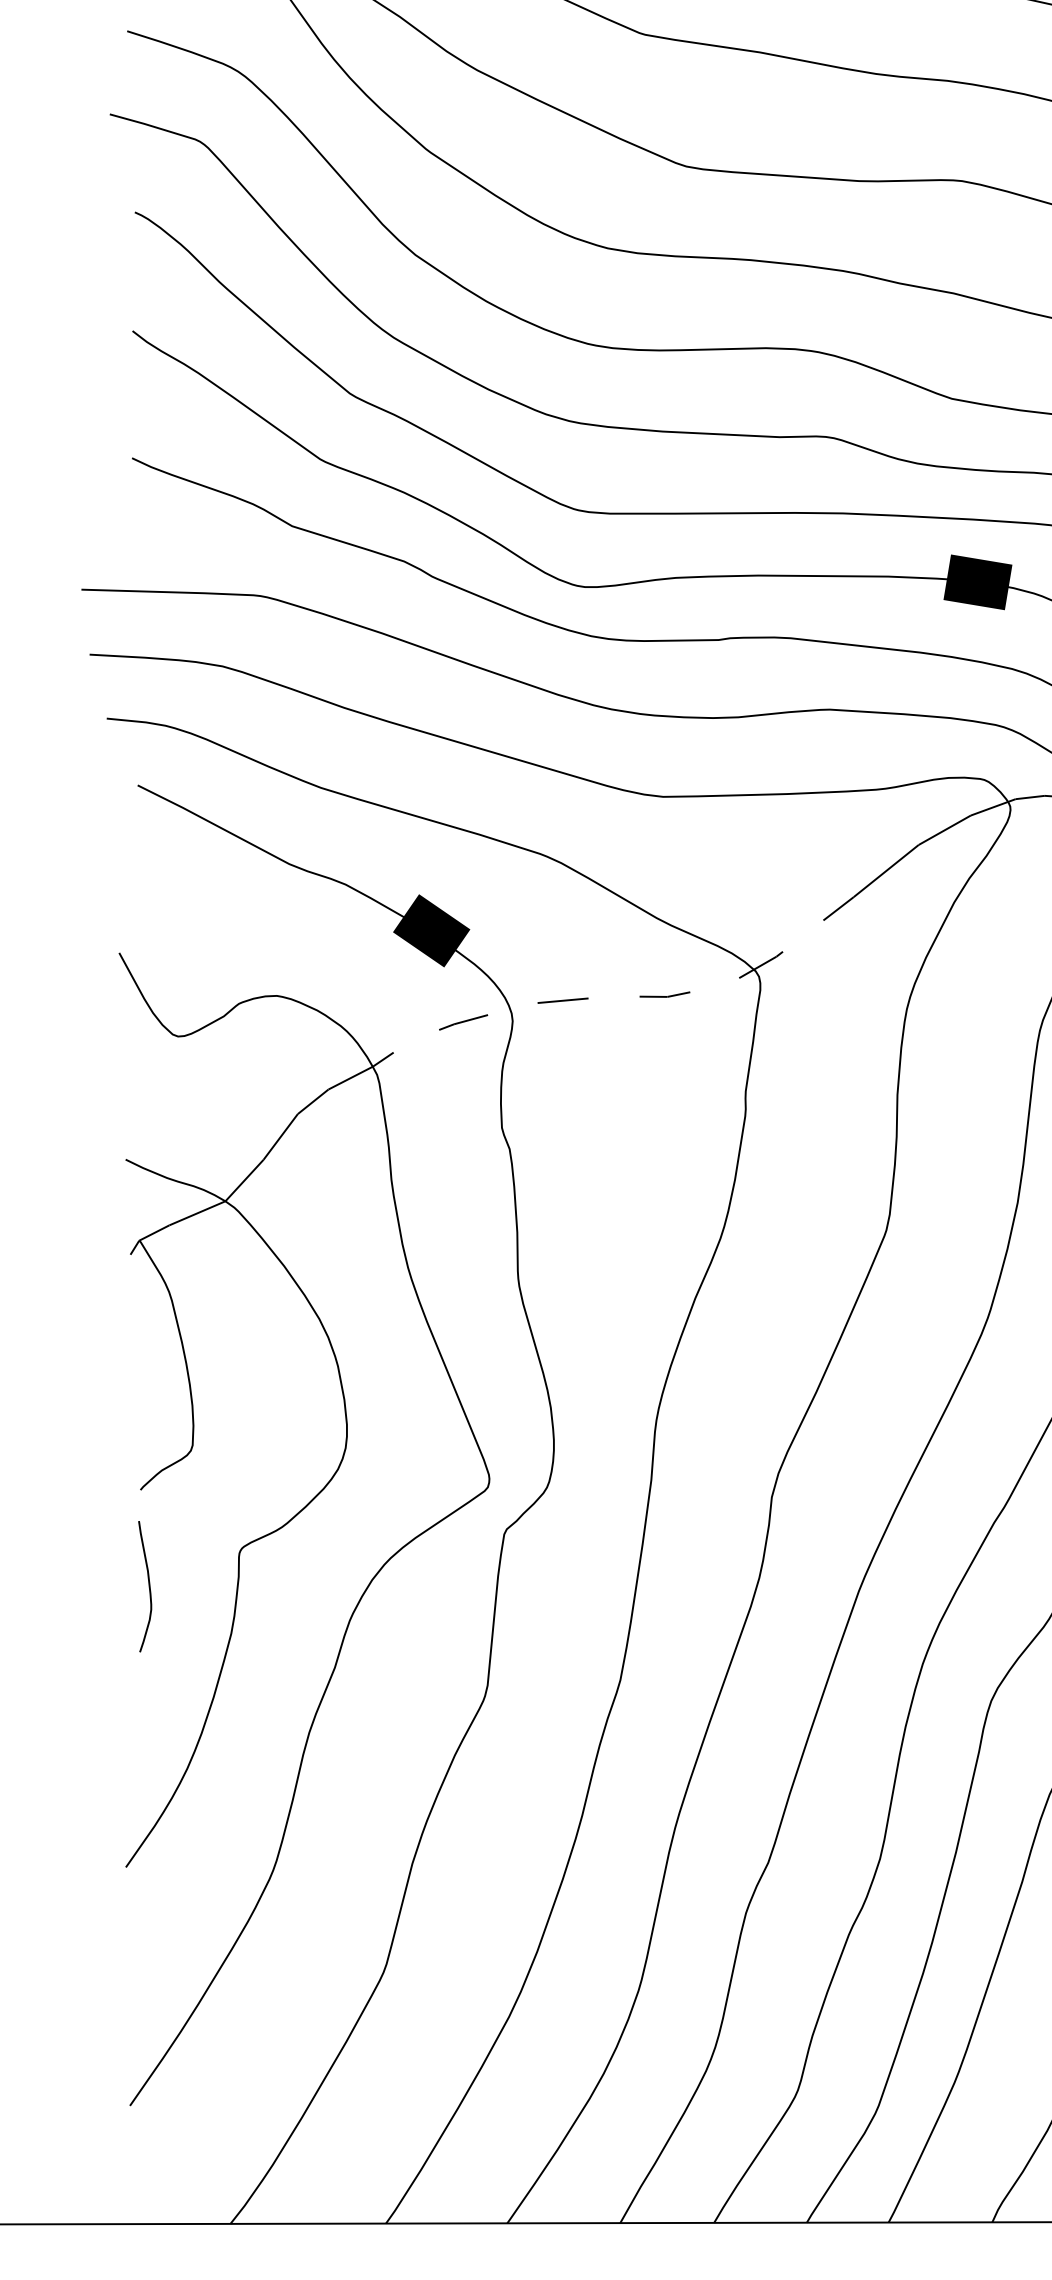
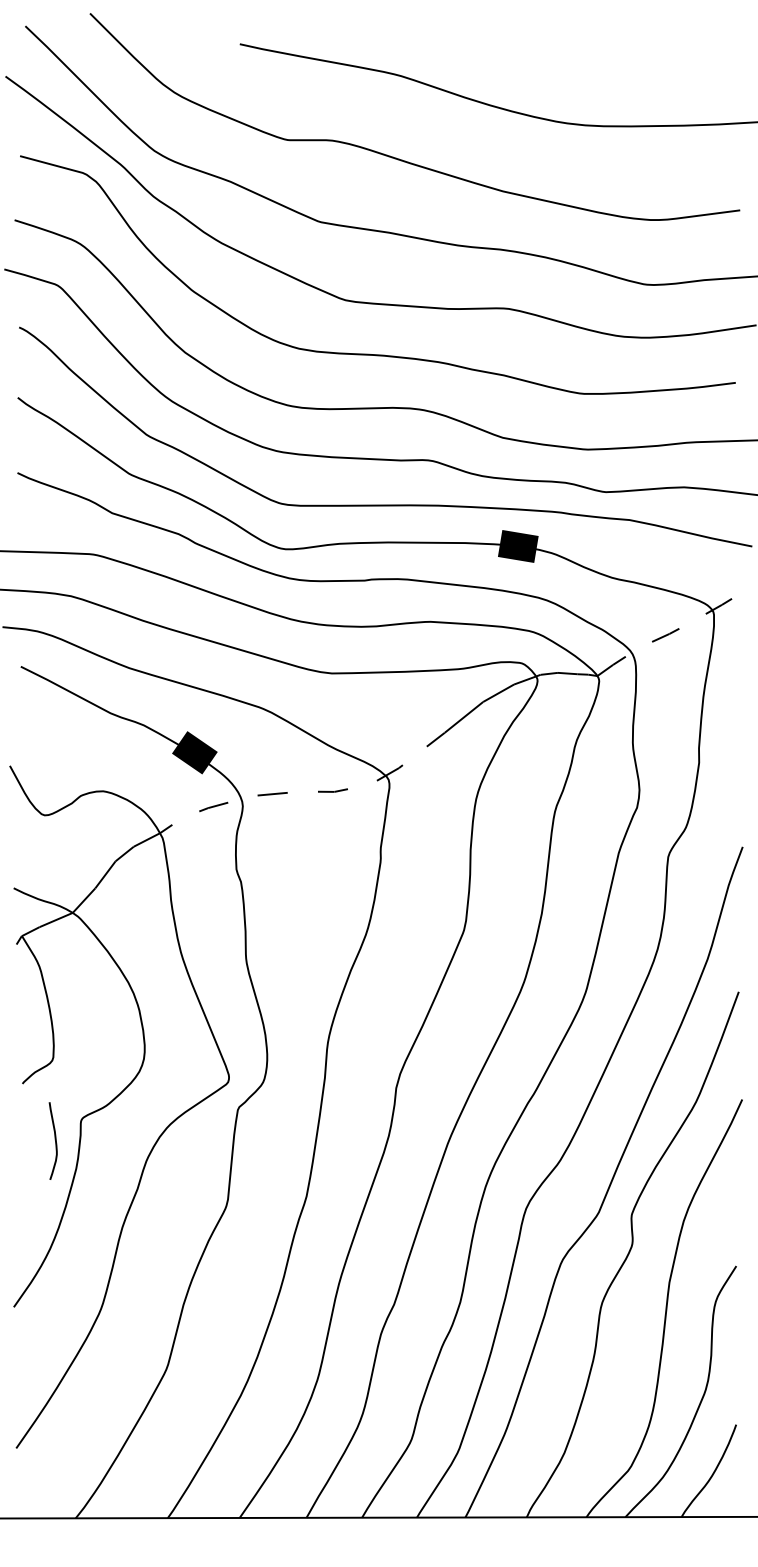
curve: (147, 1584) -> (54, 1139), moved

